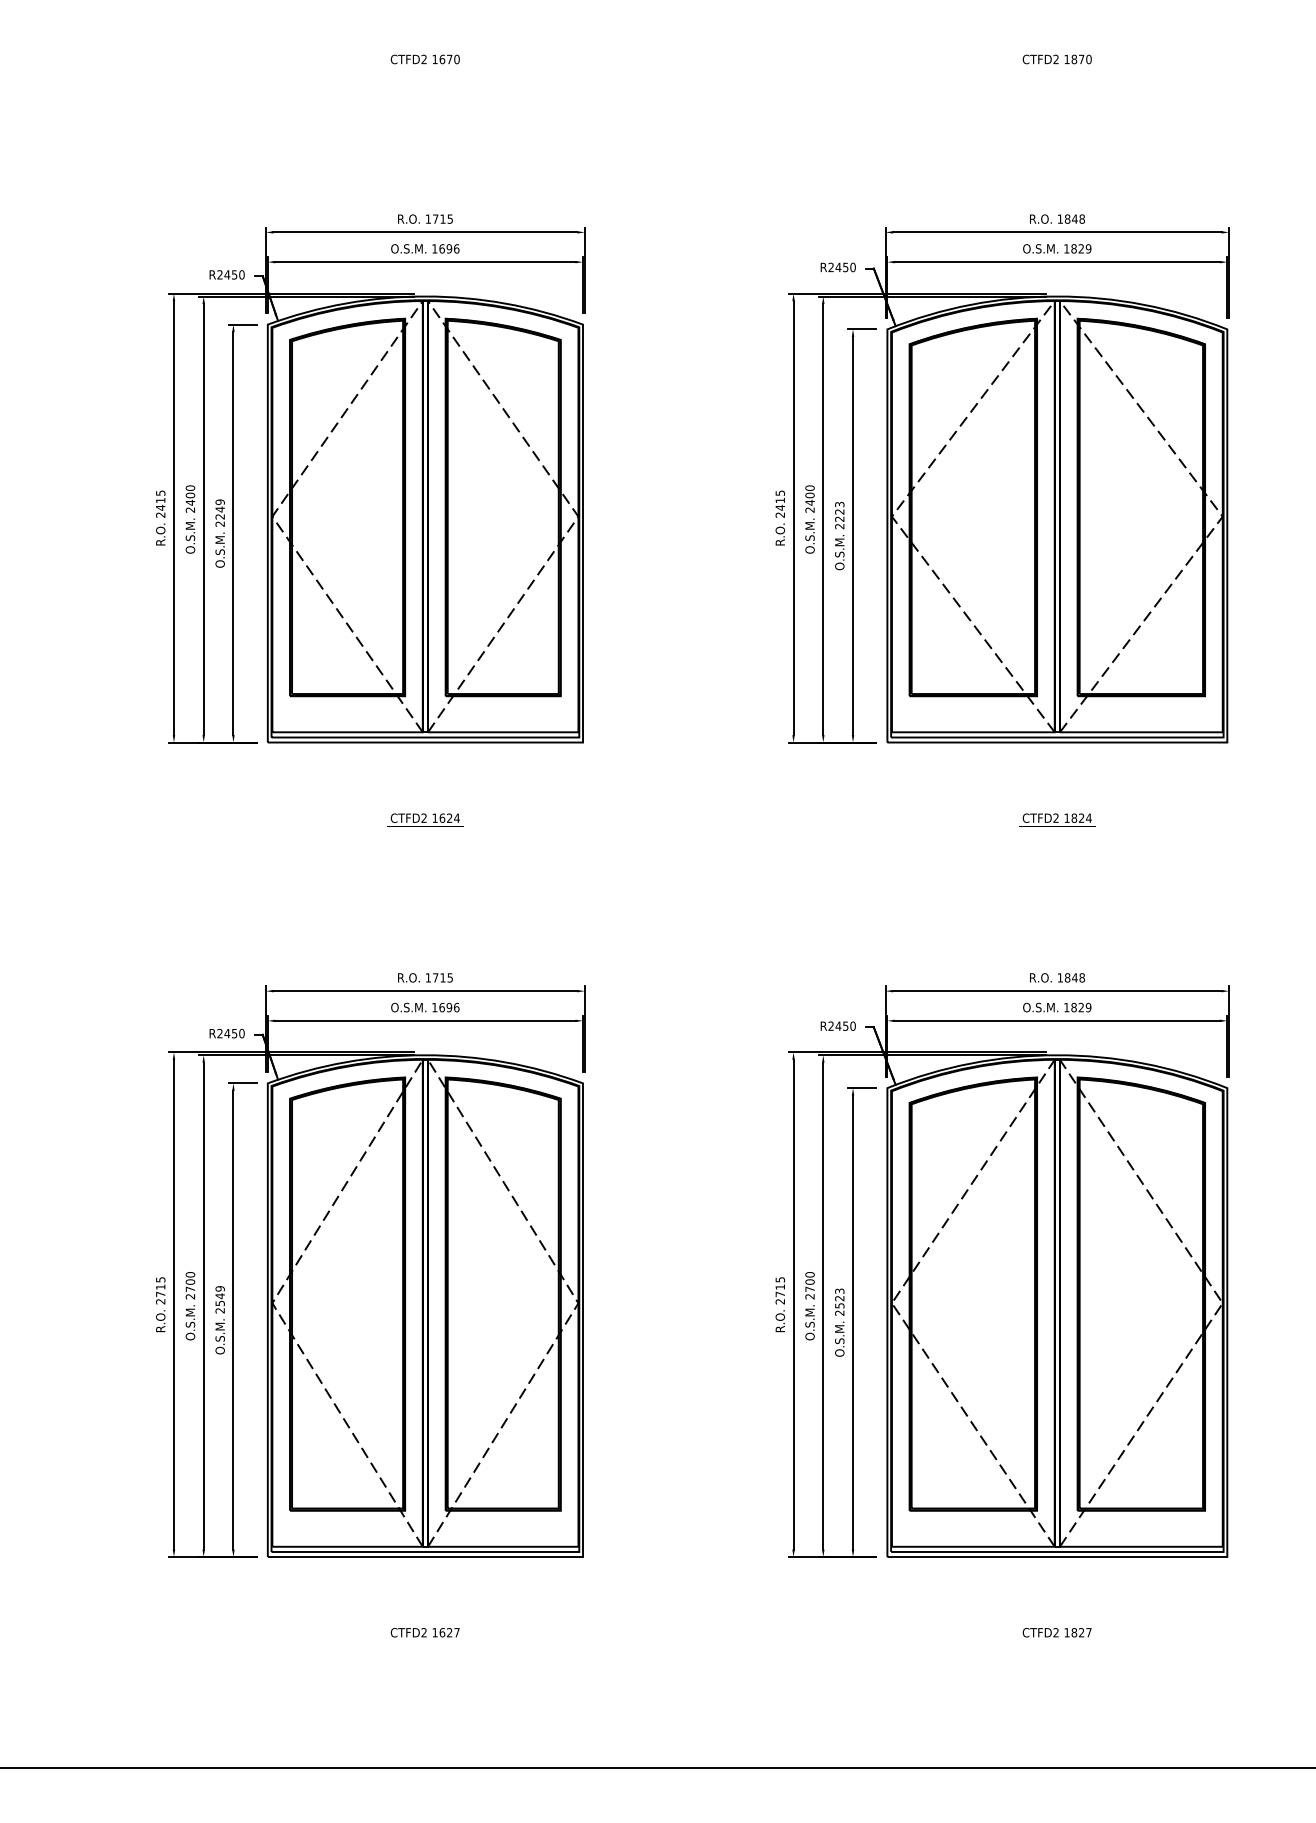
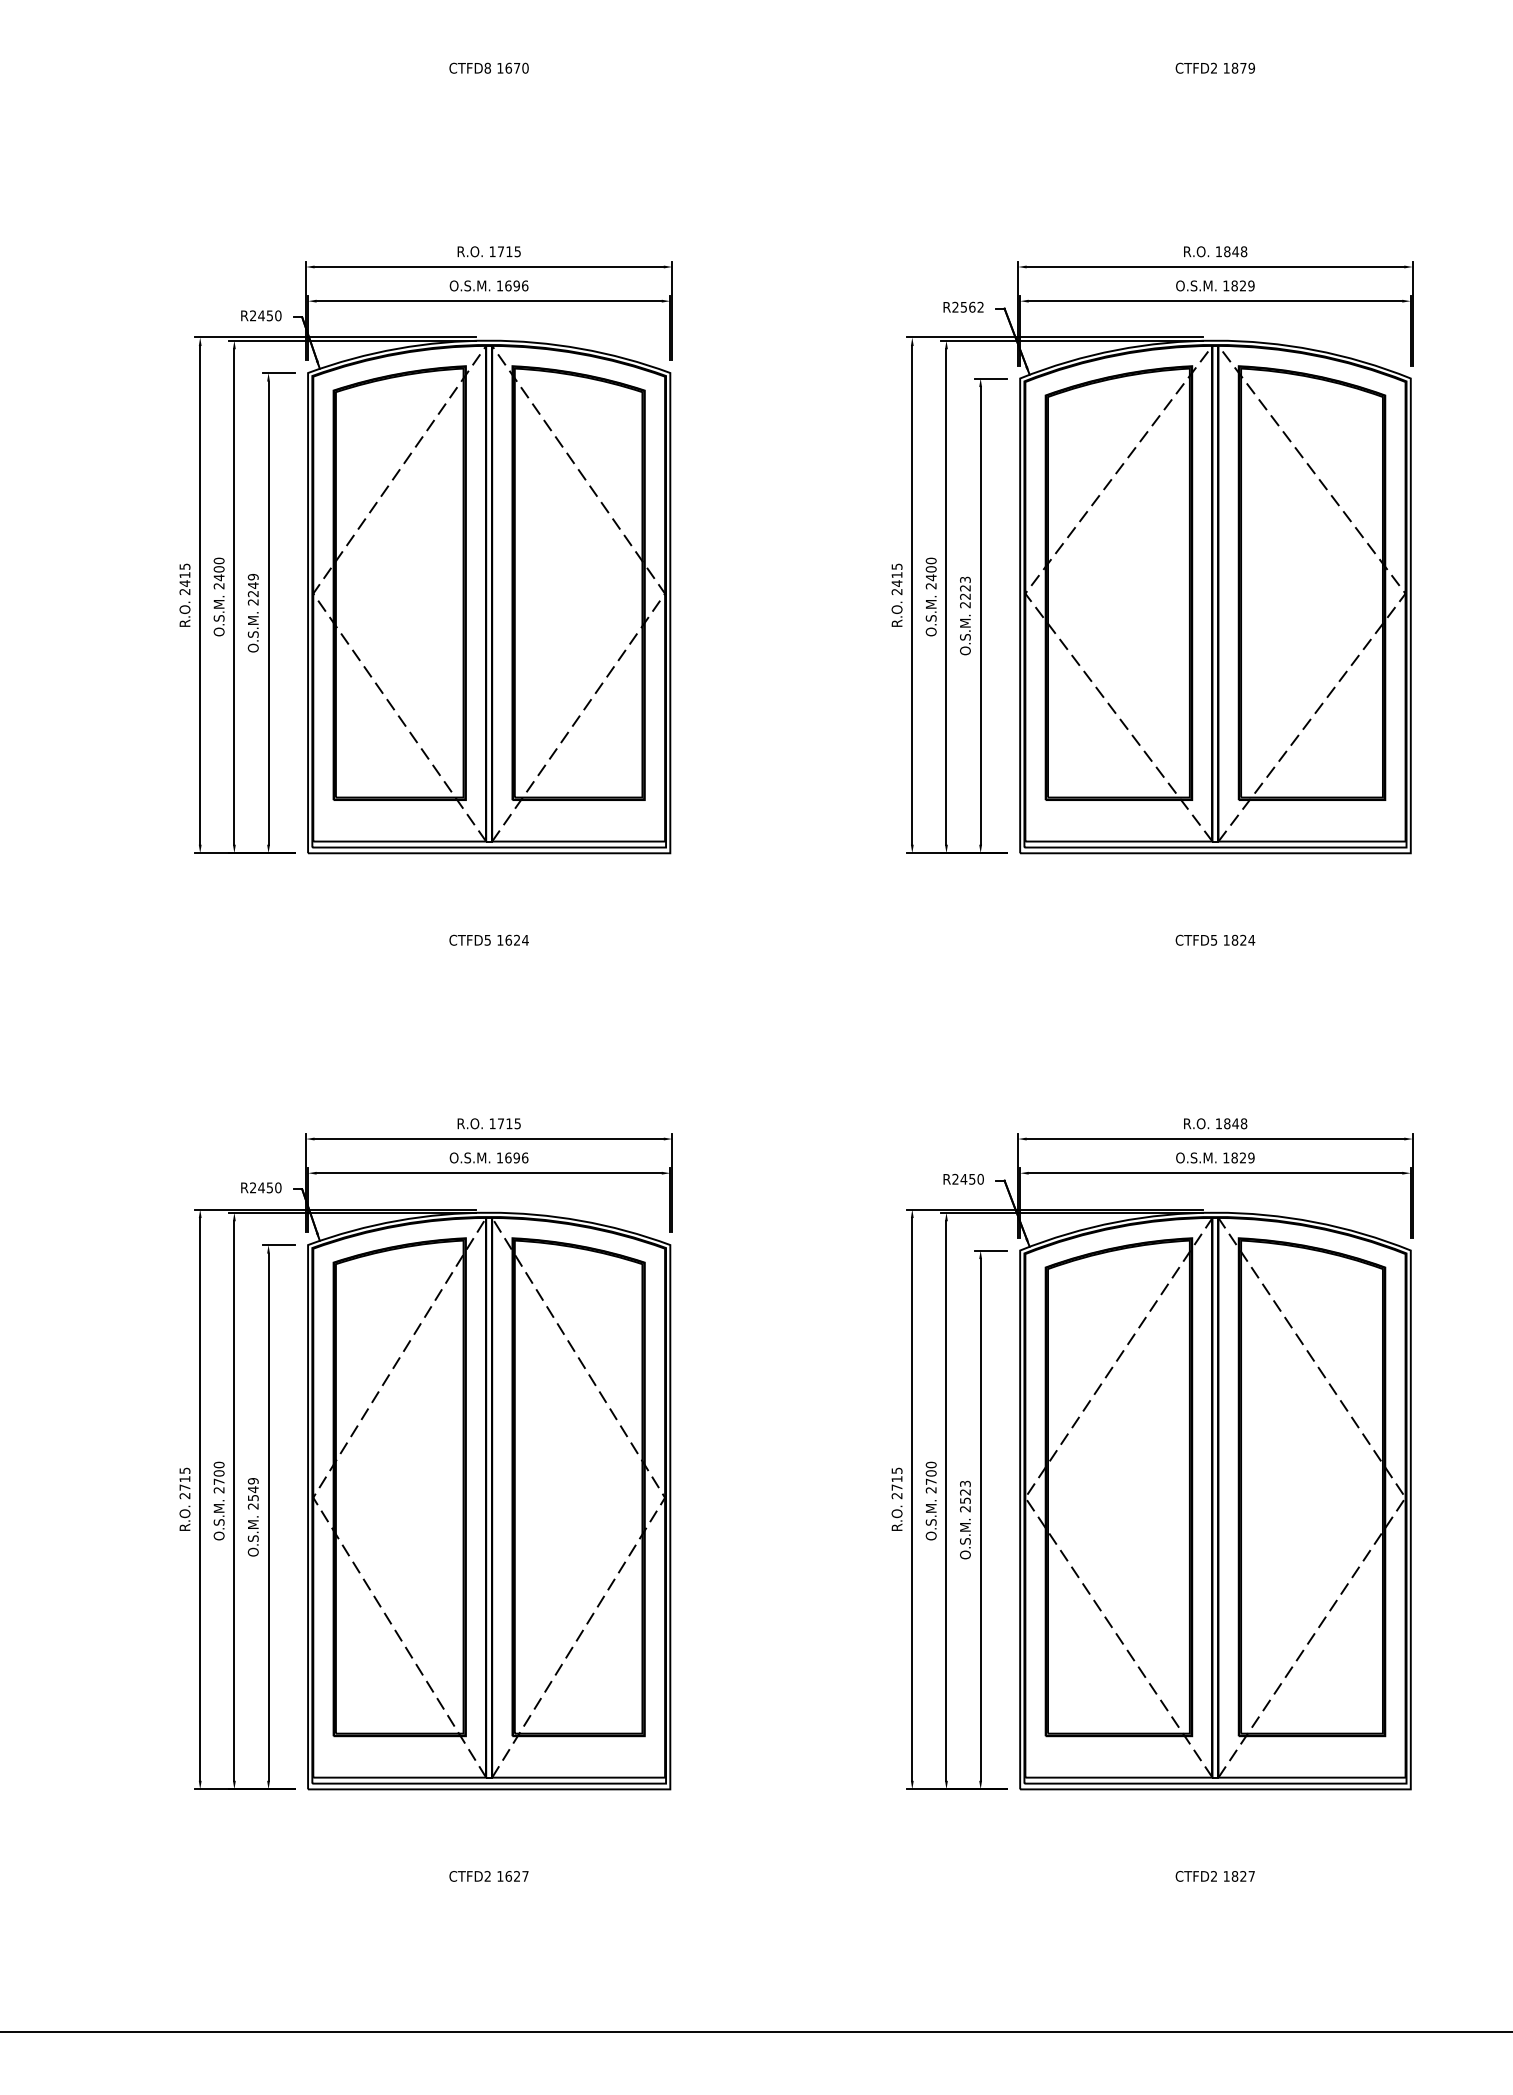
text: (423, 59) -> (486, 68), CTFD2 -> CTFD8
text: (1088, 59) -> (1251, 68), 1870 -> 1879
text: (845, 267) -> (971, 307), R2450 -> R2562
text: (423, 817) -> (486, 939), CTFD2 -> CTFD5
text: (1055, 817) -> (1213, 939), CTFD2 -> CTFD5

